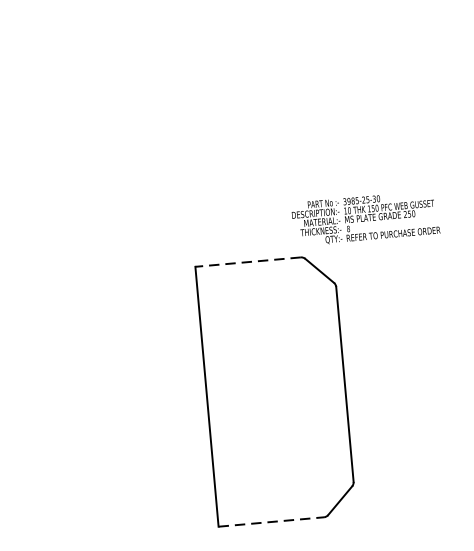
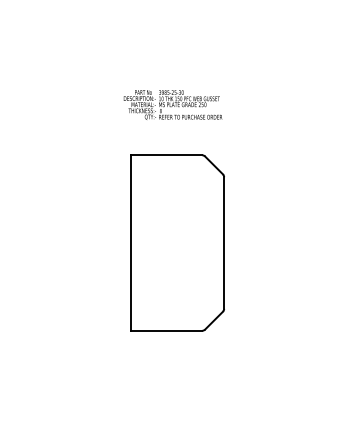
text: (364, 217) -> (172, 104), moved
line: (247, 262) -> (166, 155), dashed -> solid
line: (271, 521) -> (166, 330), dashed -> solid

